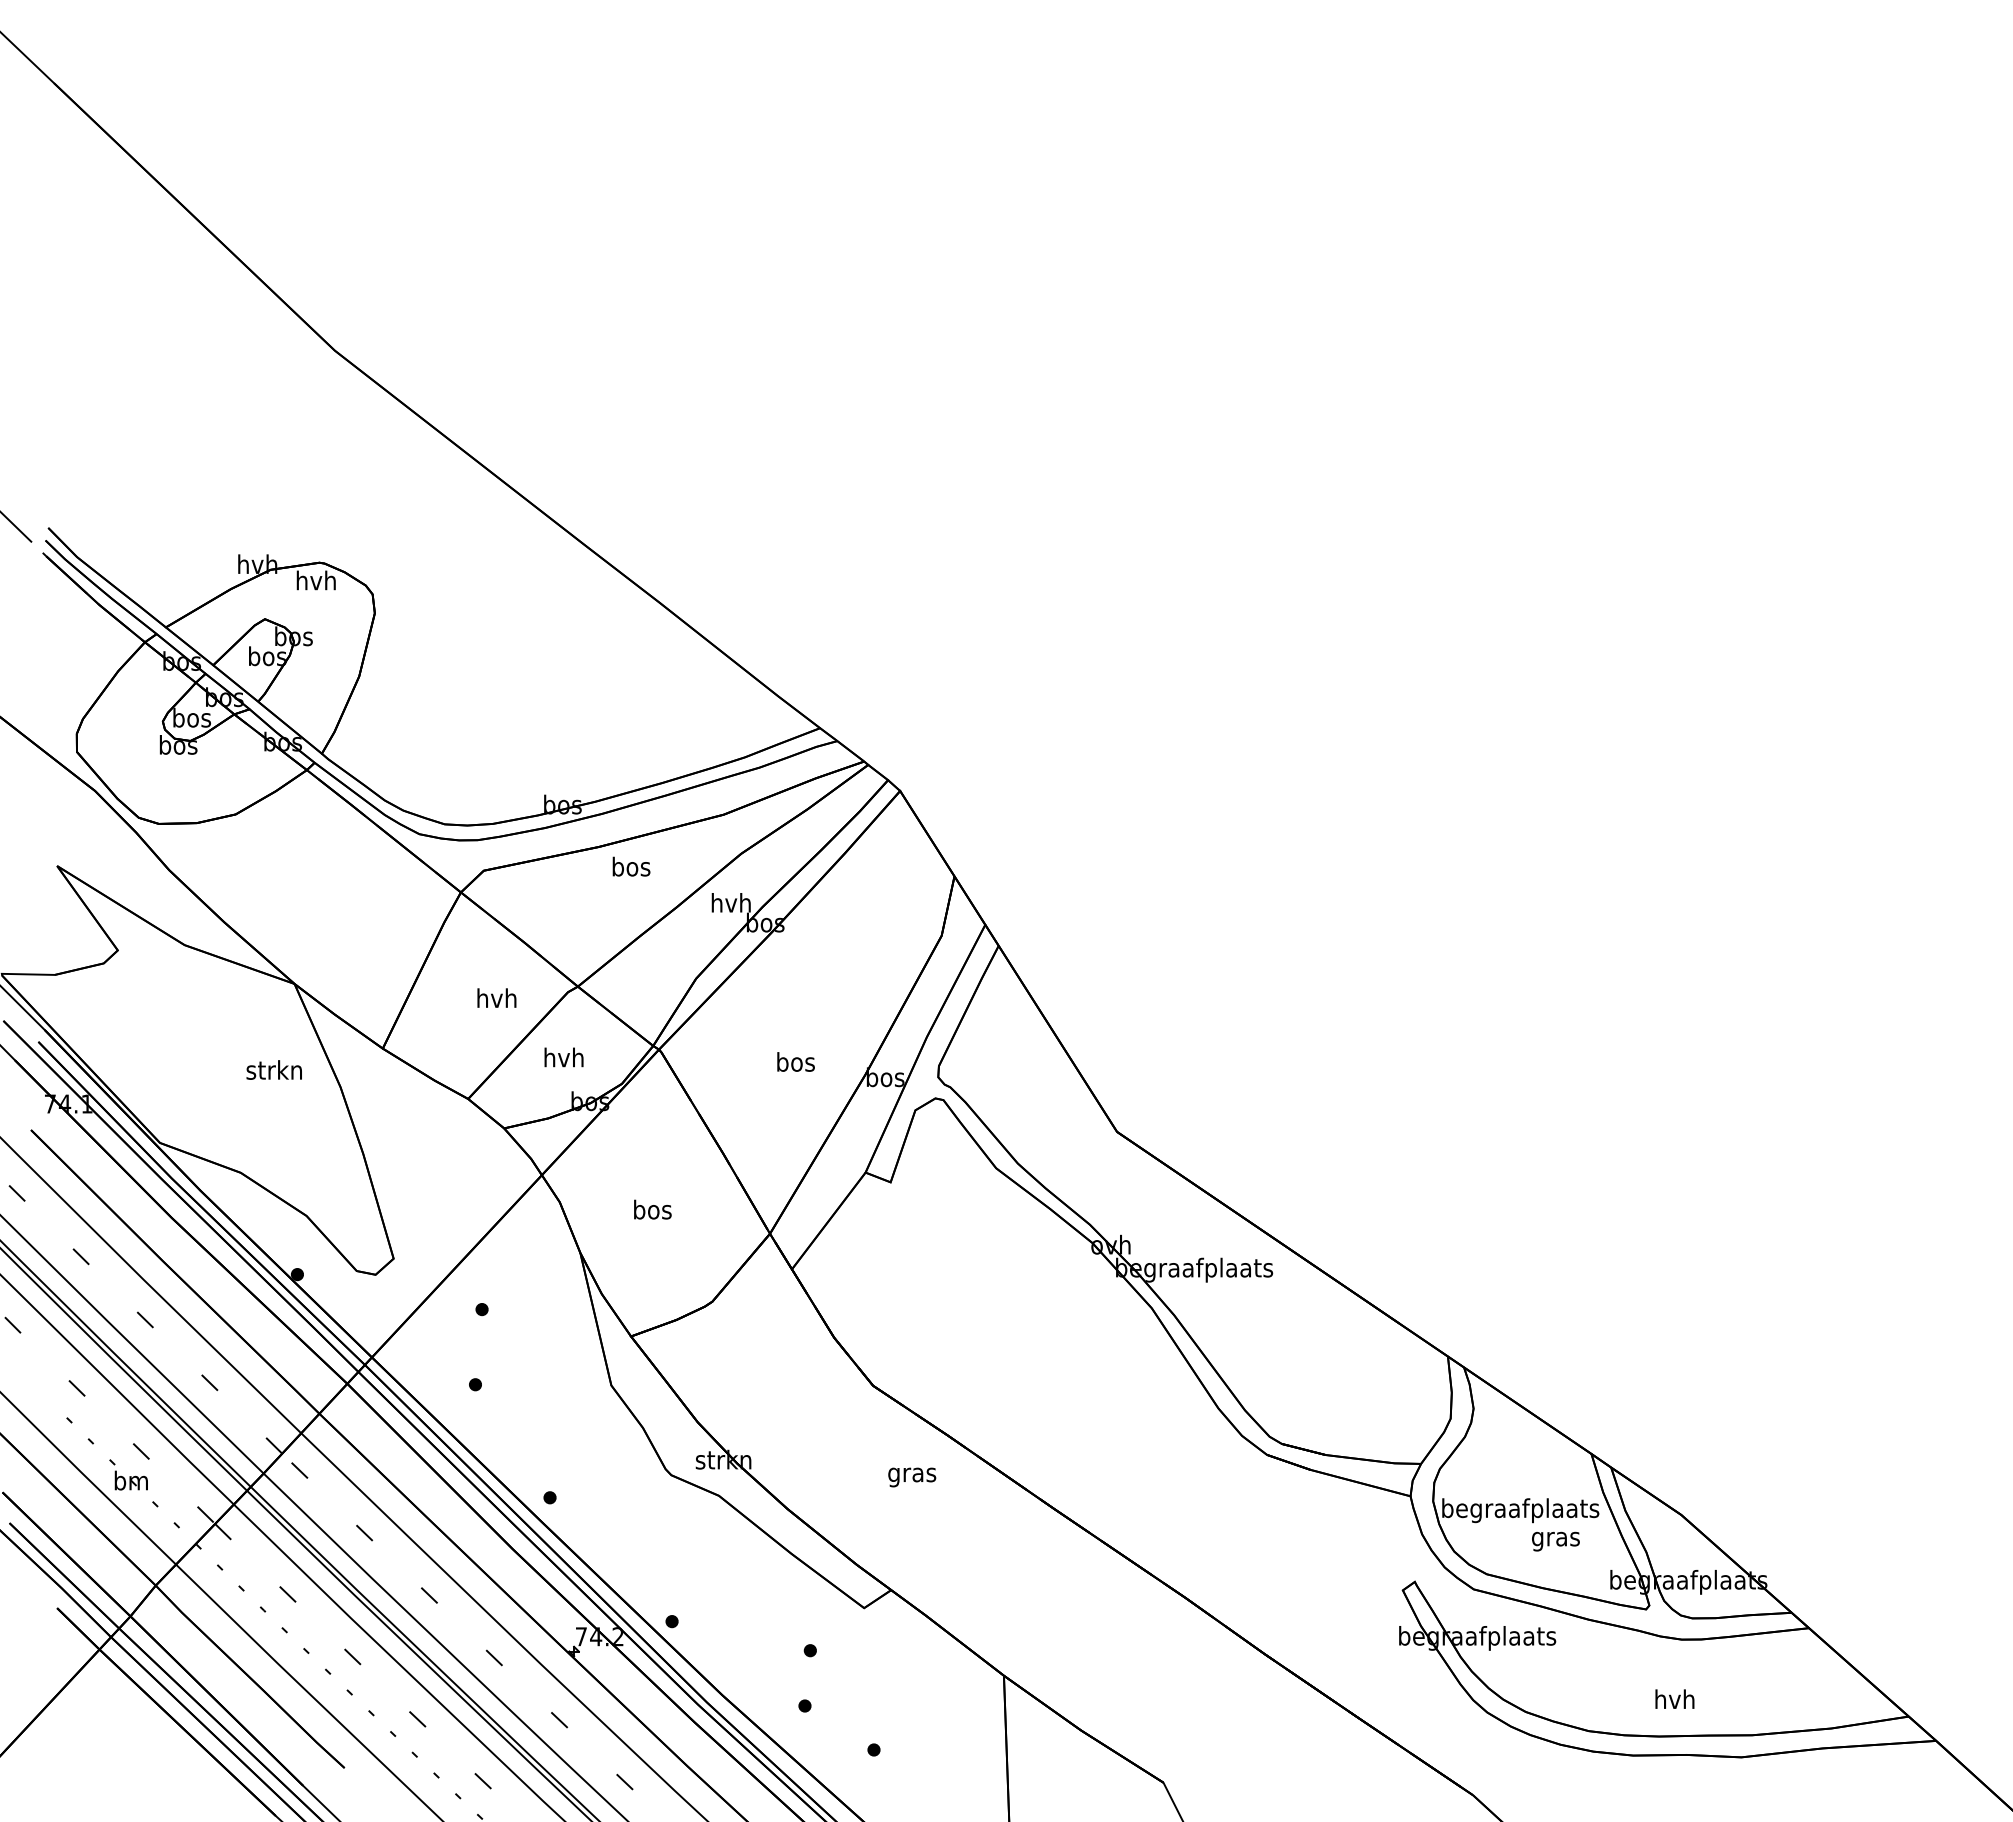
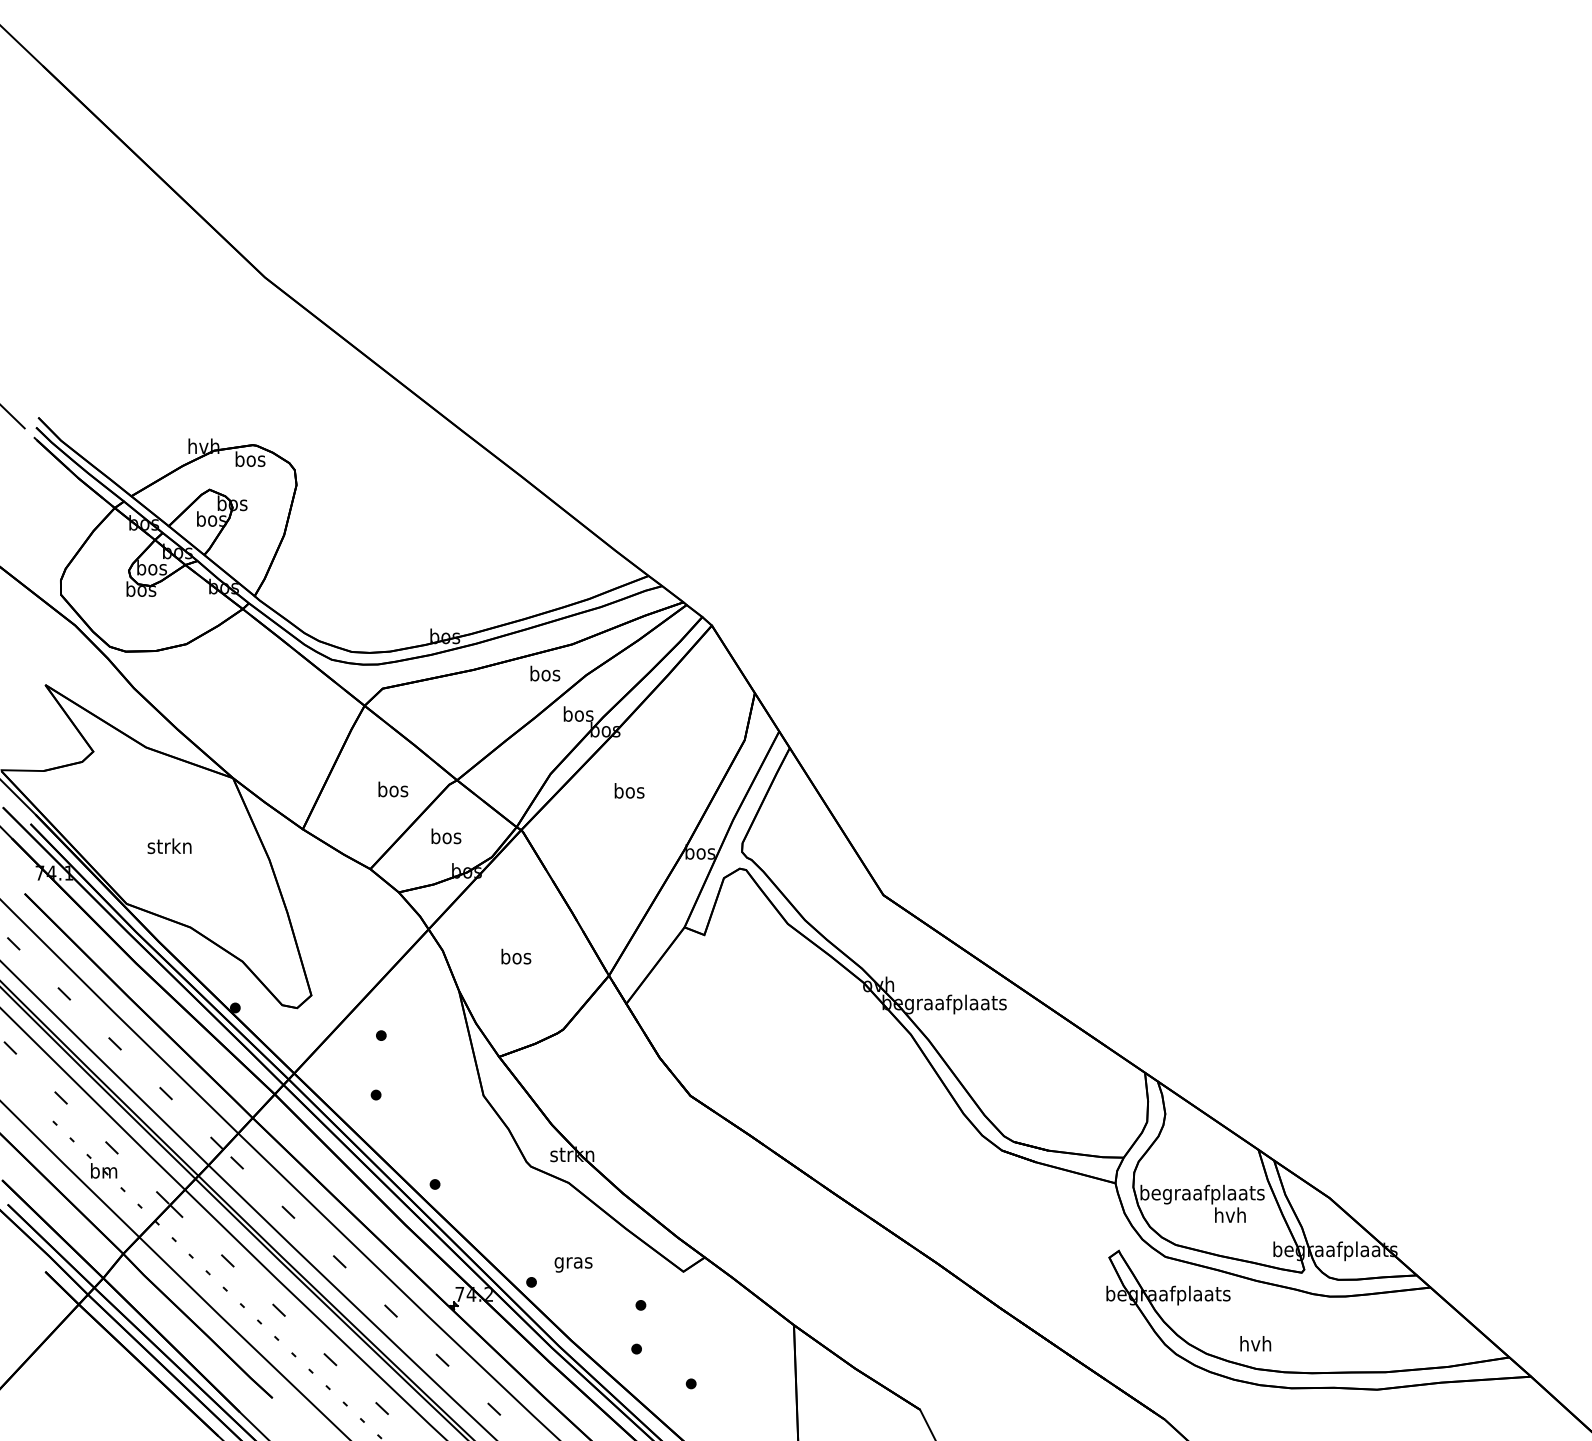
text: (315, 580) -> (249, 459), hvh -> bos
text: (631, 866) -> (545, 673), moved
text: (730, 902) -> (577, 713), hvh -> bos
text: (496, 998) -> (392, 789), hvh -> bos
text: (563, 1057) -> (445, 836), hvh -> bos
text: (795, 1061) -> (629, 790), moved
text: (273, 1069) -> (168, 845), moved
text: (912, 1477) -> (573, 1264), moved
text: (1555, 1538) -> (1230, 1216), gras -> hvh
text: (1674, 1698) -> (1255, 1343), moved

